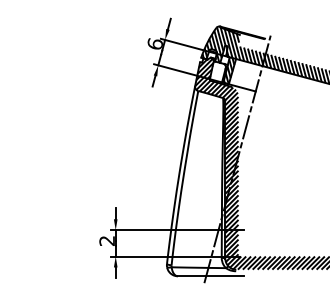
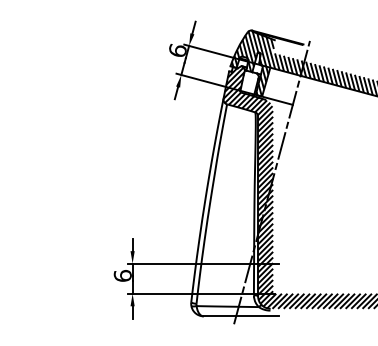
text: (106, 240) -> (122, 275), 2 -> 6

